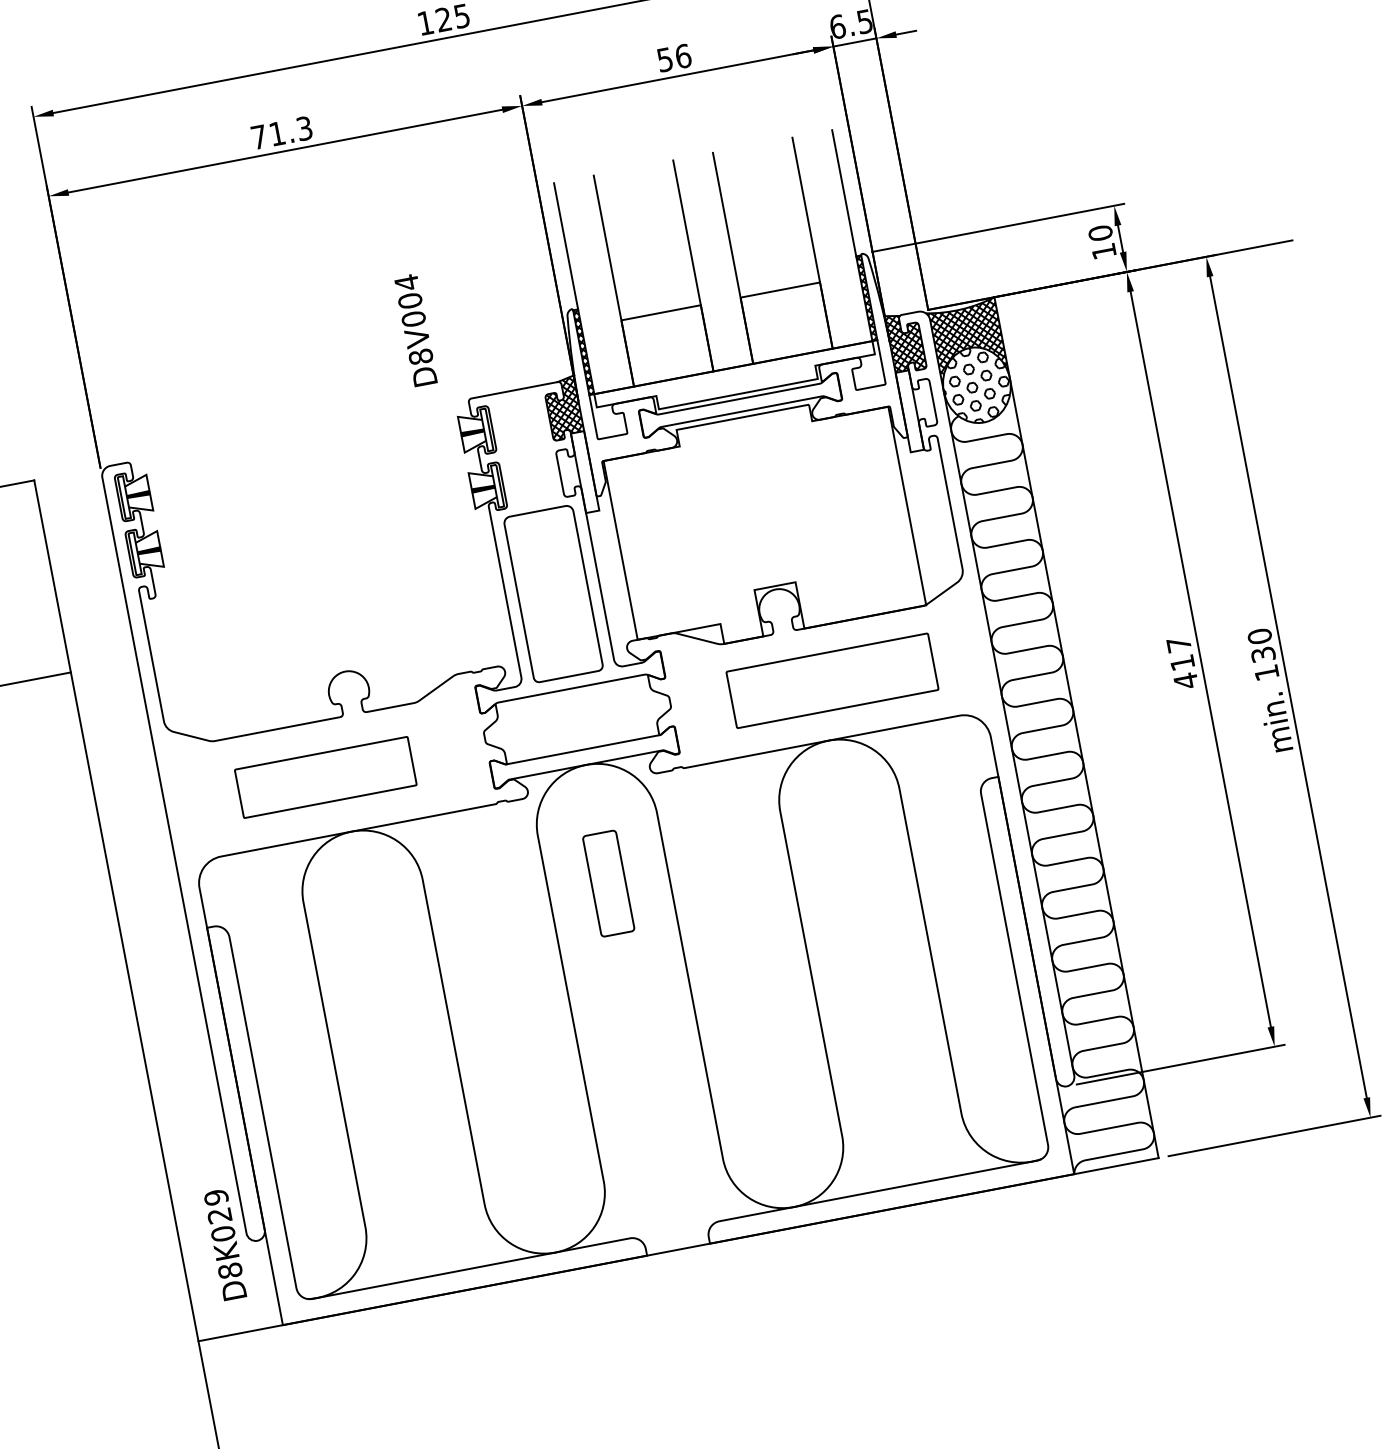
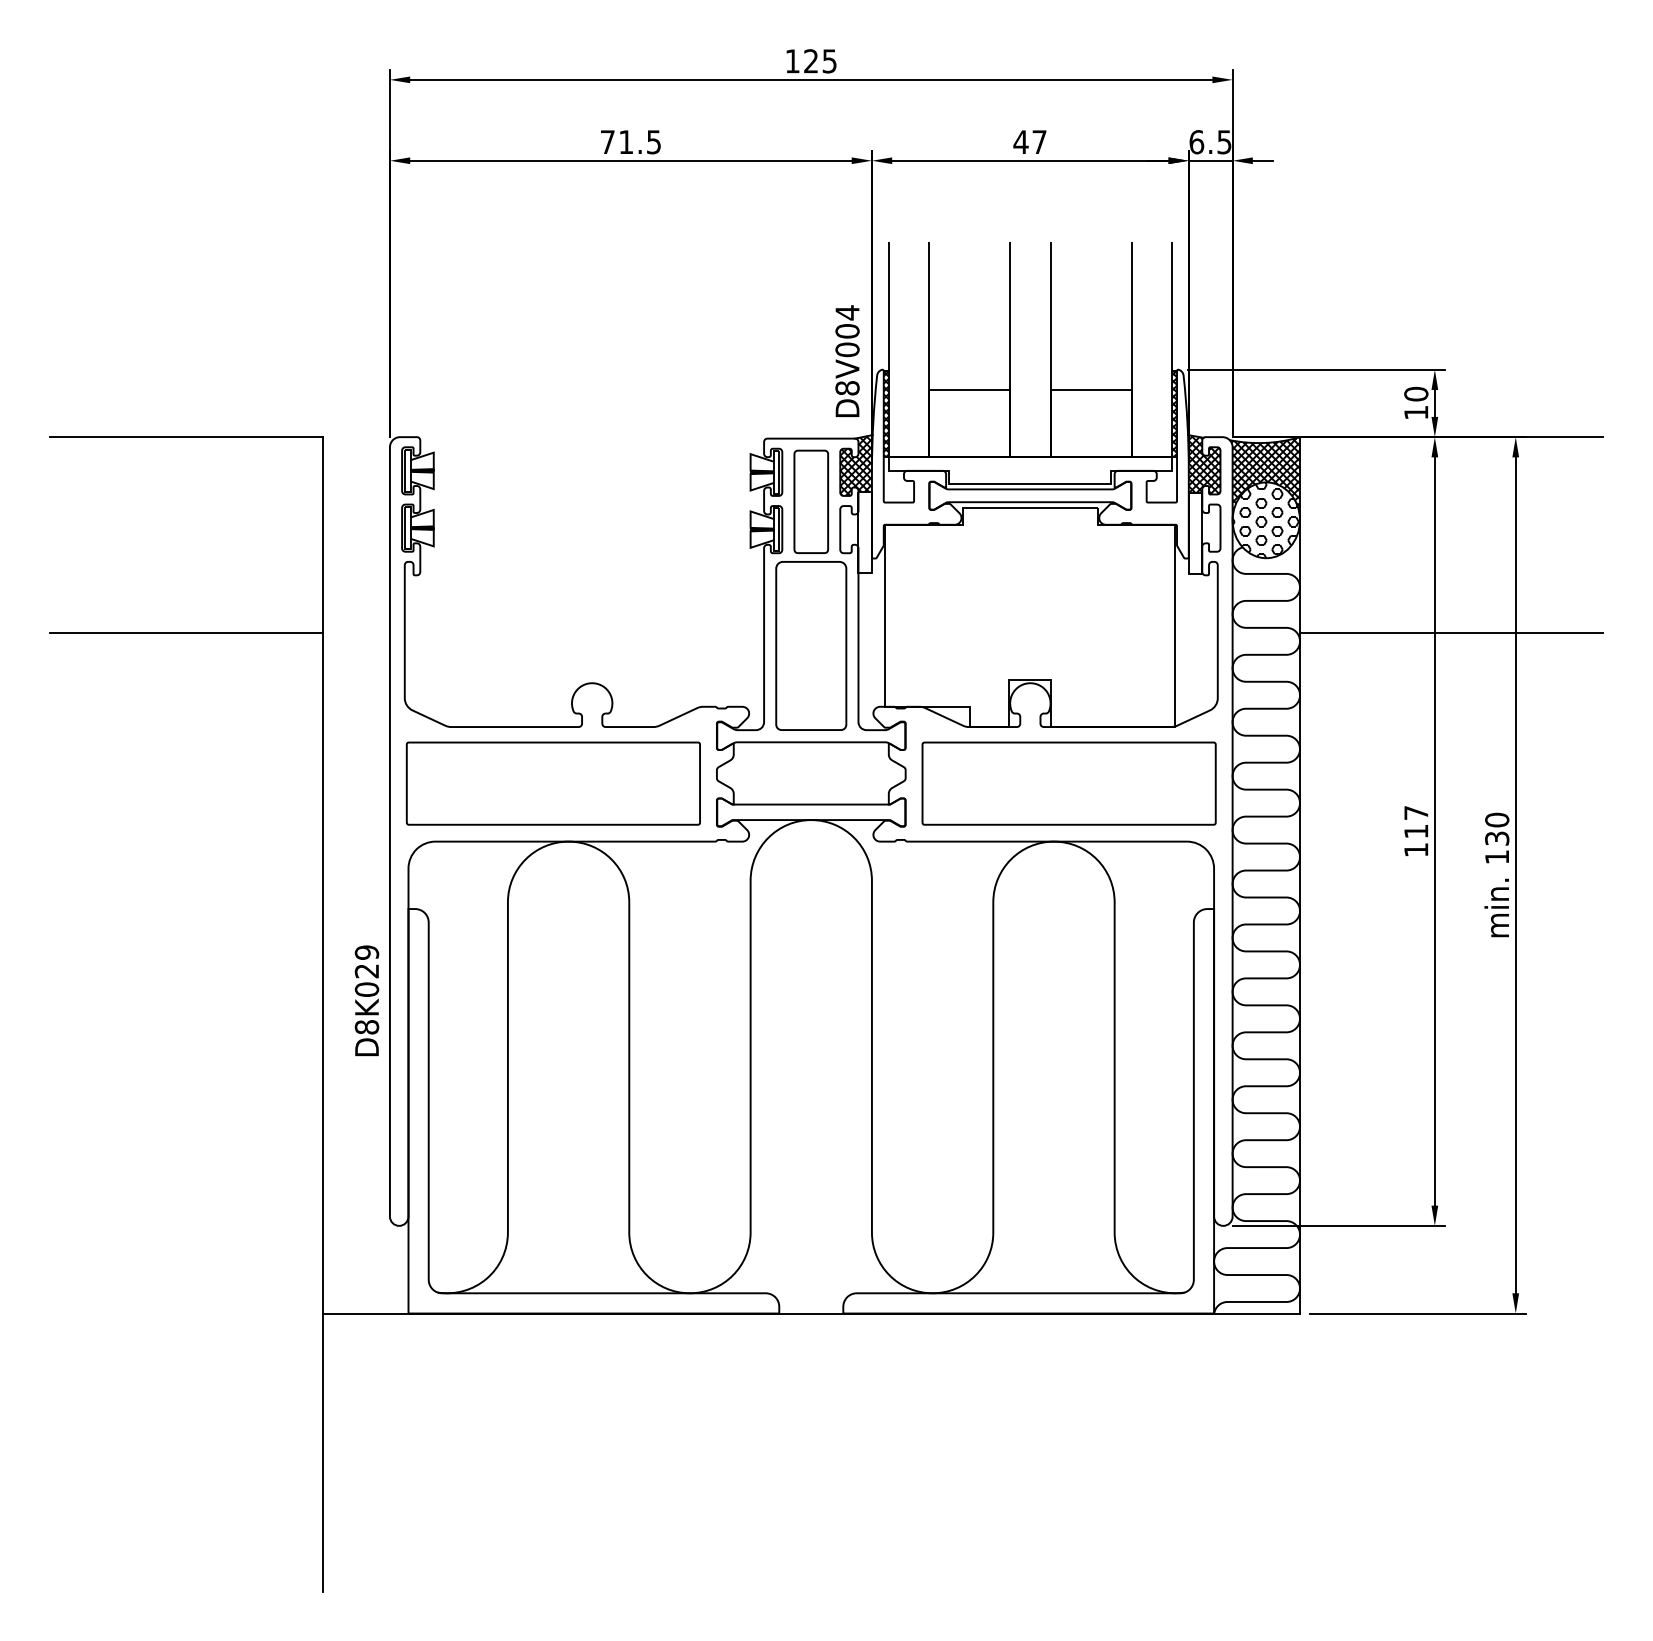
text: (673, 58) -> (1029, 142), 56 -> 47
text: (303, 127) -> (653, 141), 71.3 -> 71.5
text: (415, 329) -> (847, 360), moved
line: (1179, 460) -> (1451, 632), added
part: (831, 680) -> (1068, 783), size x1.43
text: (1186, 680) -> (1416, 849), 417 -> 117
part: (325, 777) -> (552, 783), size x1.67
part: (607, 883) -> (810, 501), moved
text: (224, 1244) -> (366, 1000), moved

